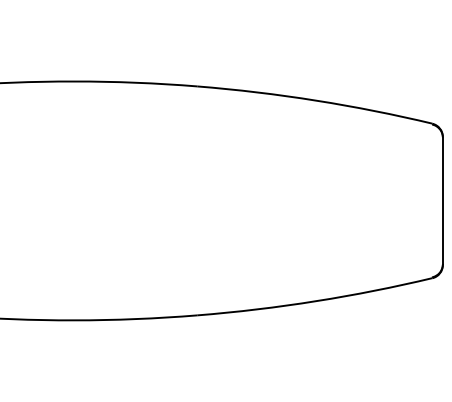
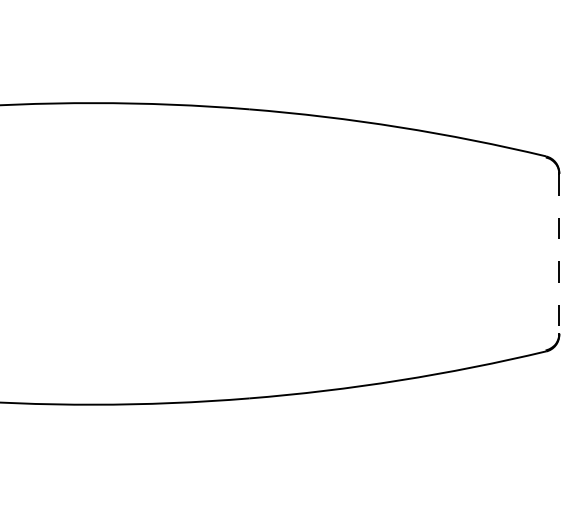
line: (442, 201) -> (558, 254), solid -> dashed

